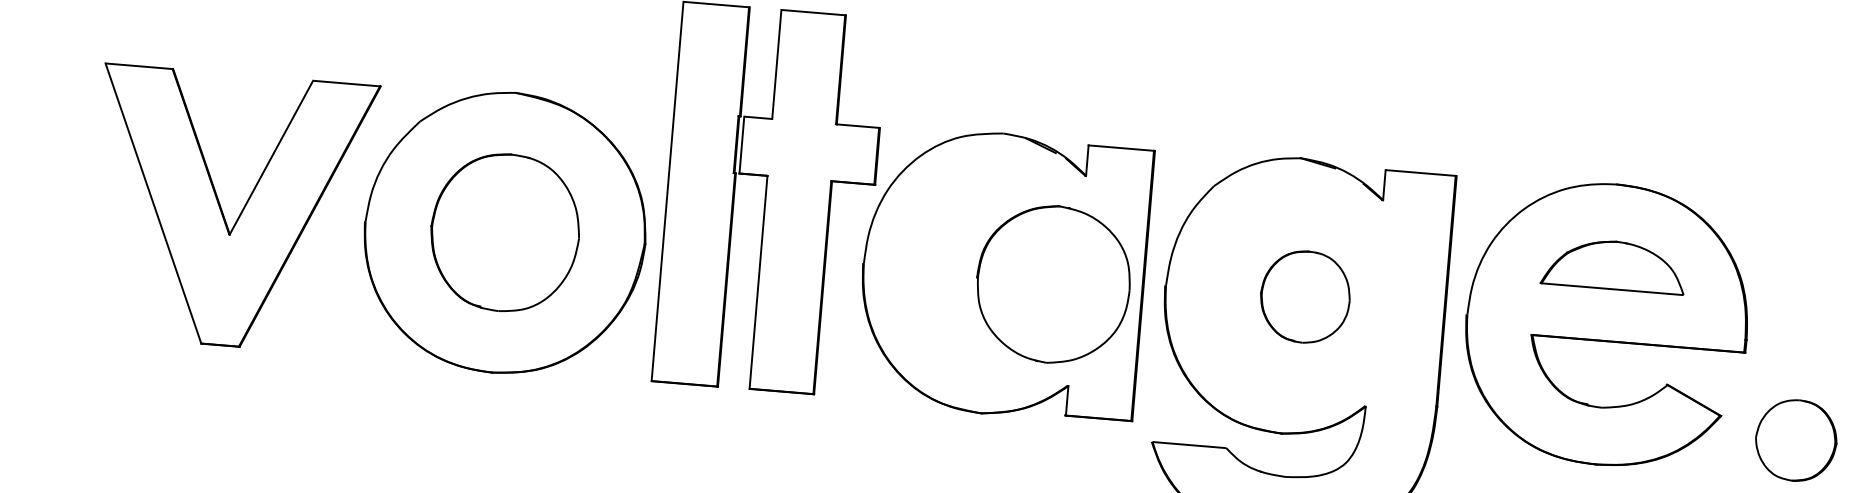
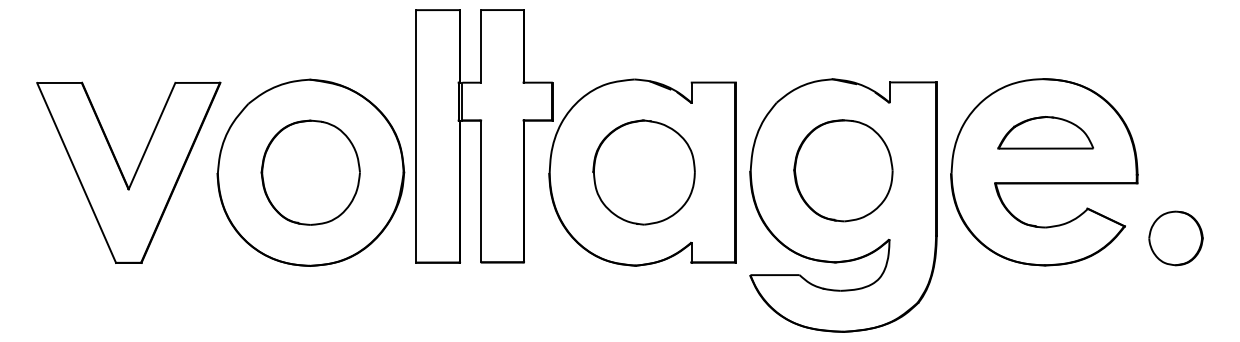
part: (1052, 284) -> (643, 172), moved
part: (1305, 296) -> (843, 170), size x1.67

